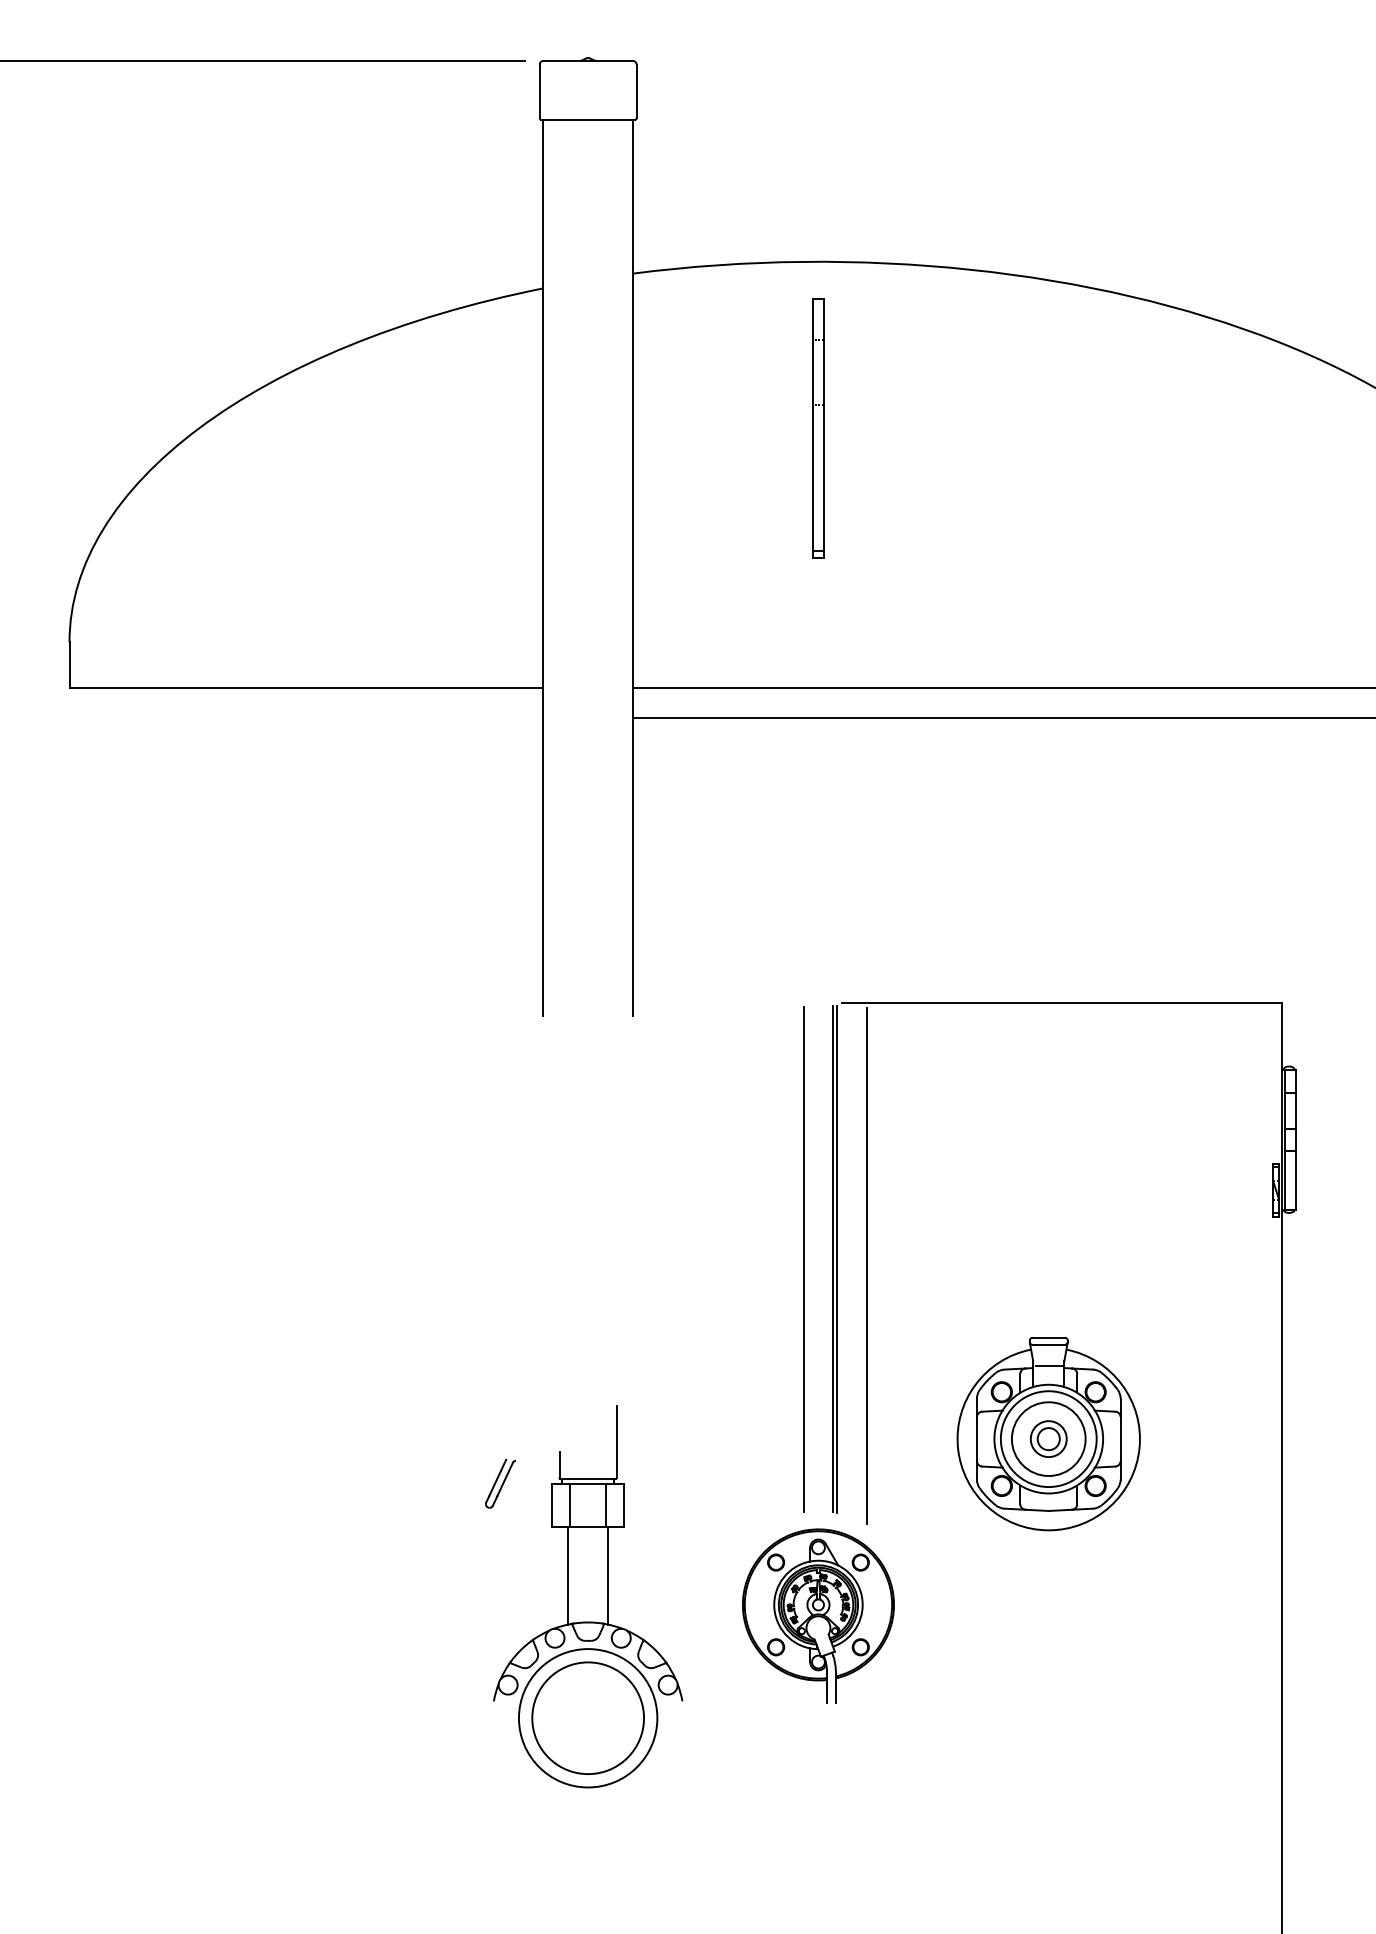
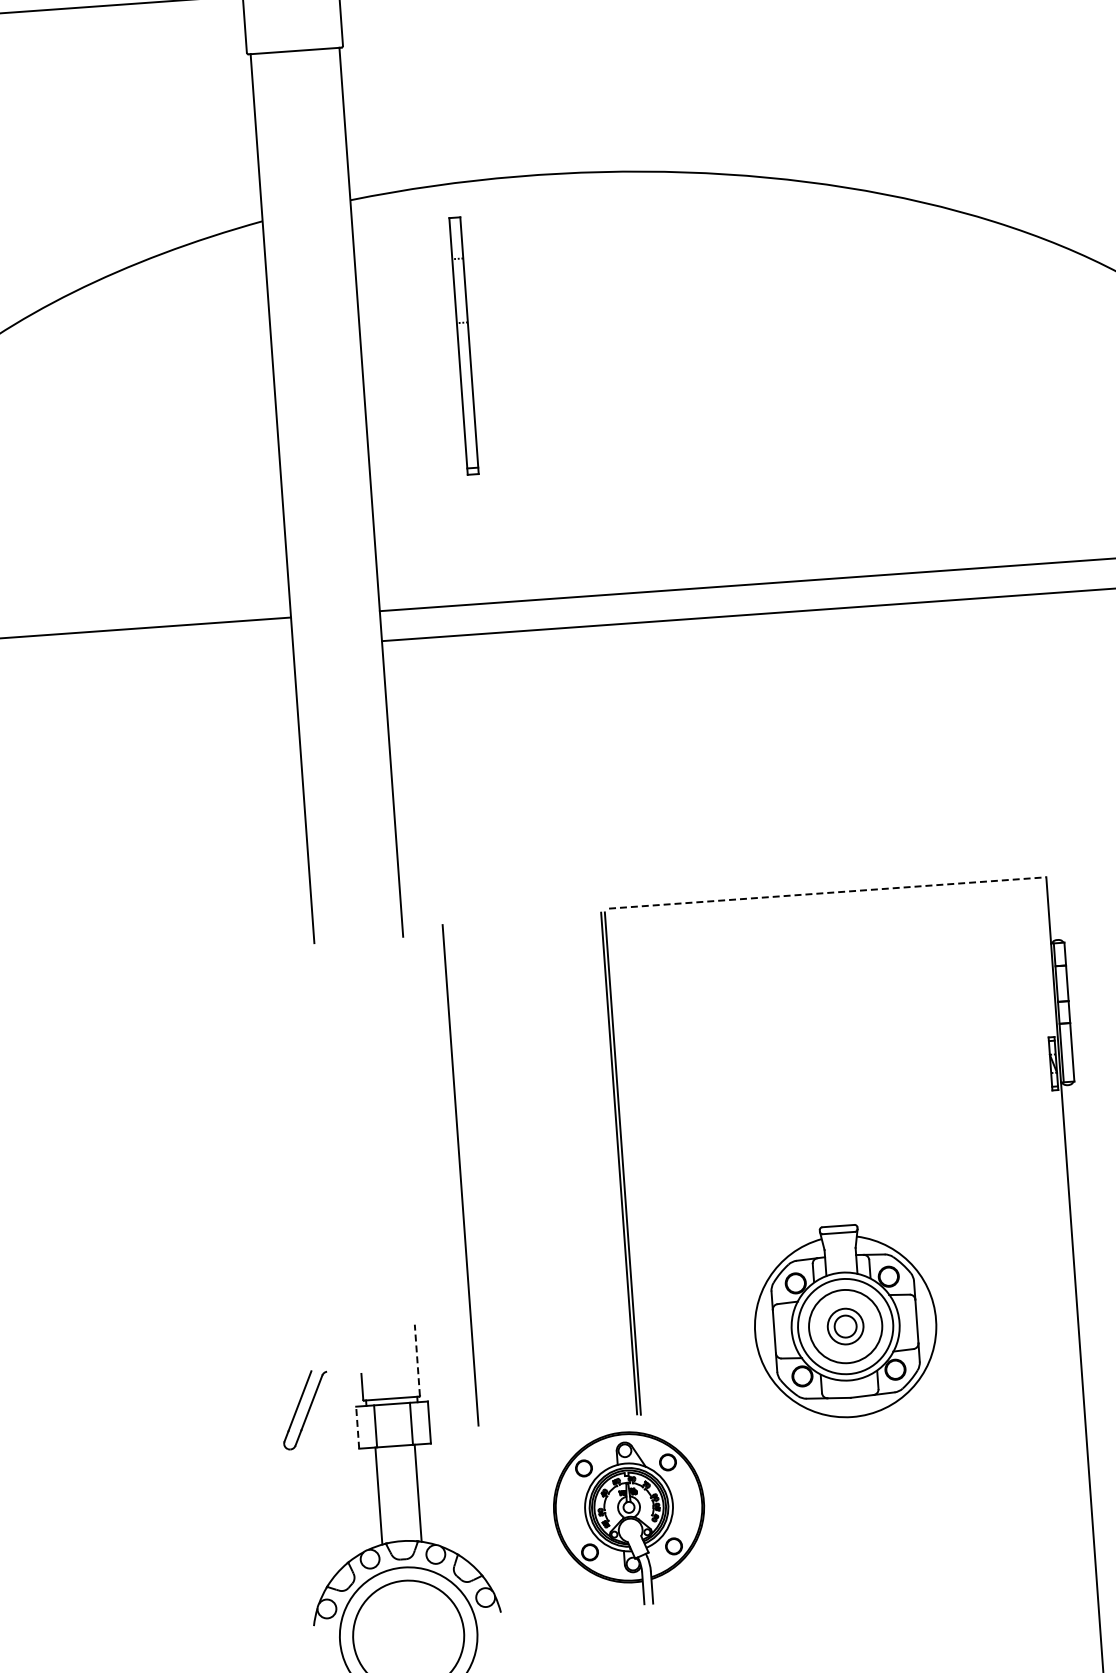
part: (818, 428) -> (464, 346), moved
line: (1062, 1002) -> (828, 892), solid -> dashed
line: (803, 1259) -> (459, 1175), moved
line: (866, 1265) -> (652, 1167), removed
line: (1048, 1365) -> (840, 1253), removed
line: (616, 1442) -> (417, 1360), solid -> dashed
part: (500, 1483) -> (305, 1409), size x1.6
line: (551, 1504) -> (357, 1426), solid -> dashed

